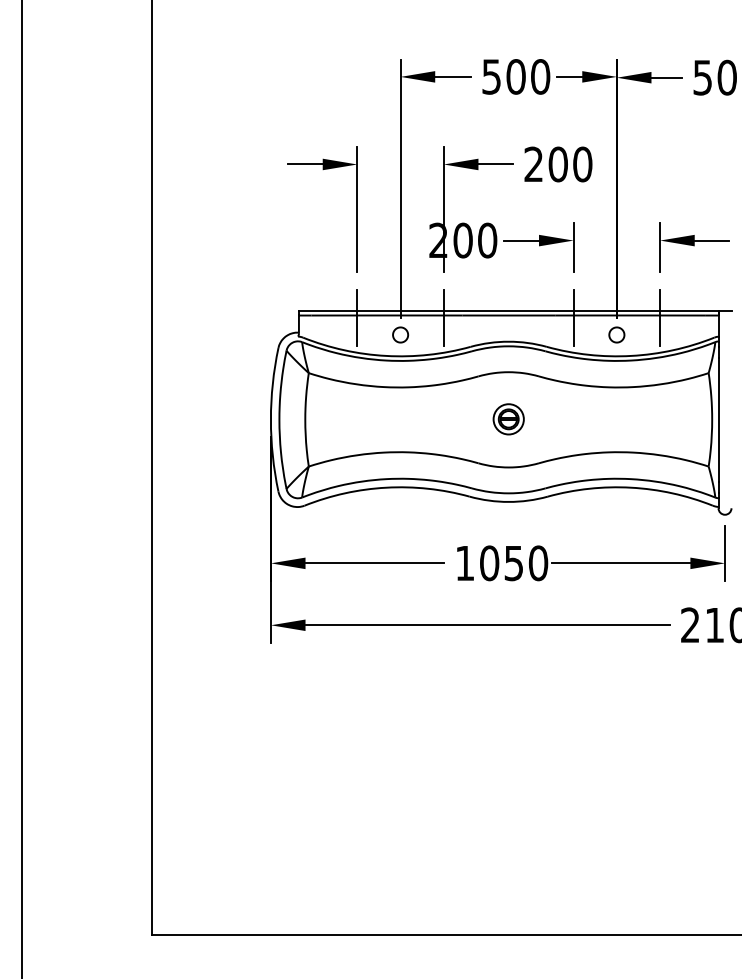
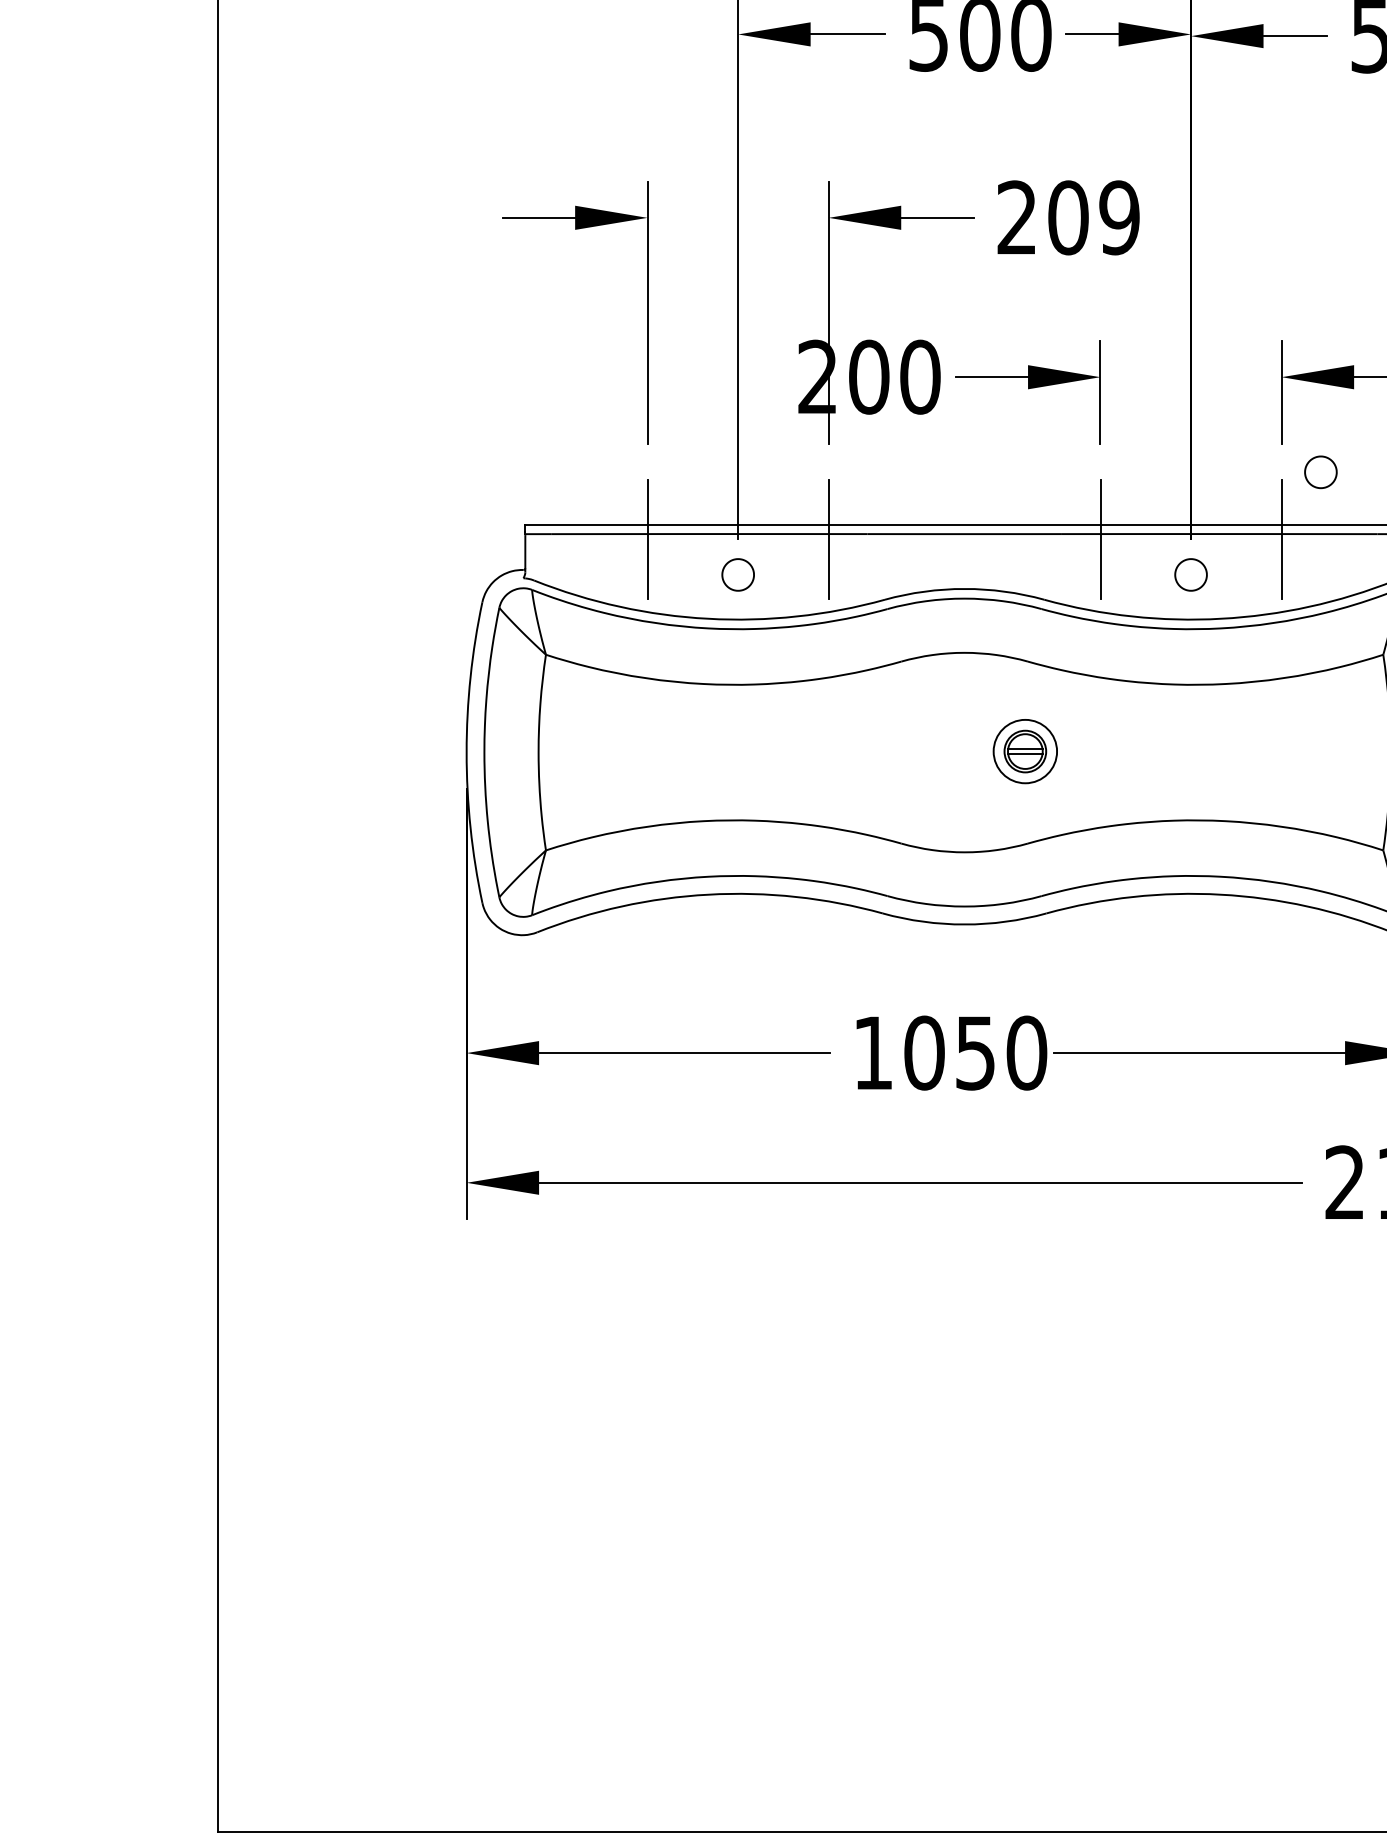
text: (582, 164) -> (1119, 217), 200 -> 209
part: (678, 285) -> (1320, 471), added
part: (508, 419) -> (1024, 751), moved

